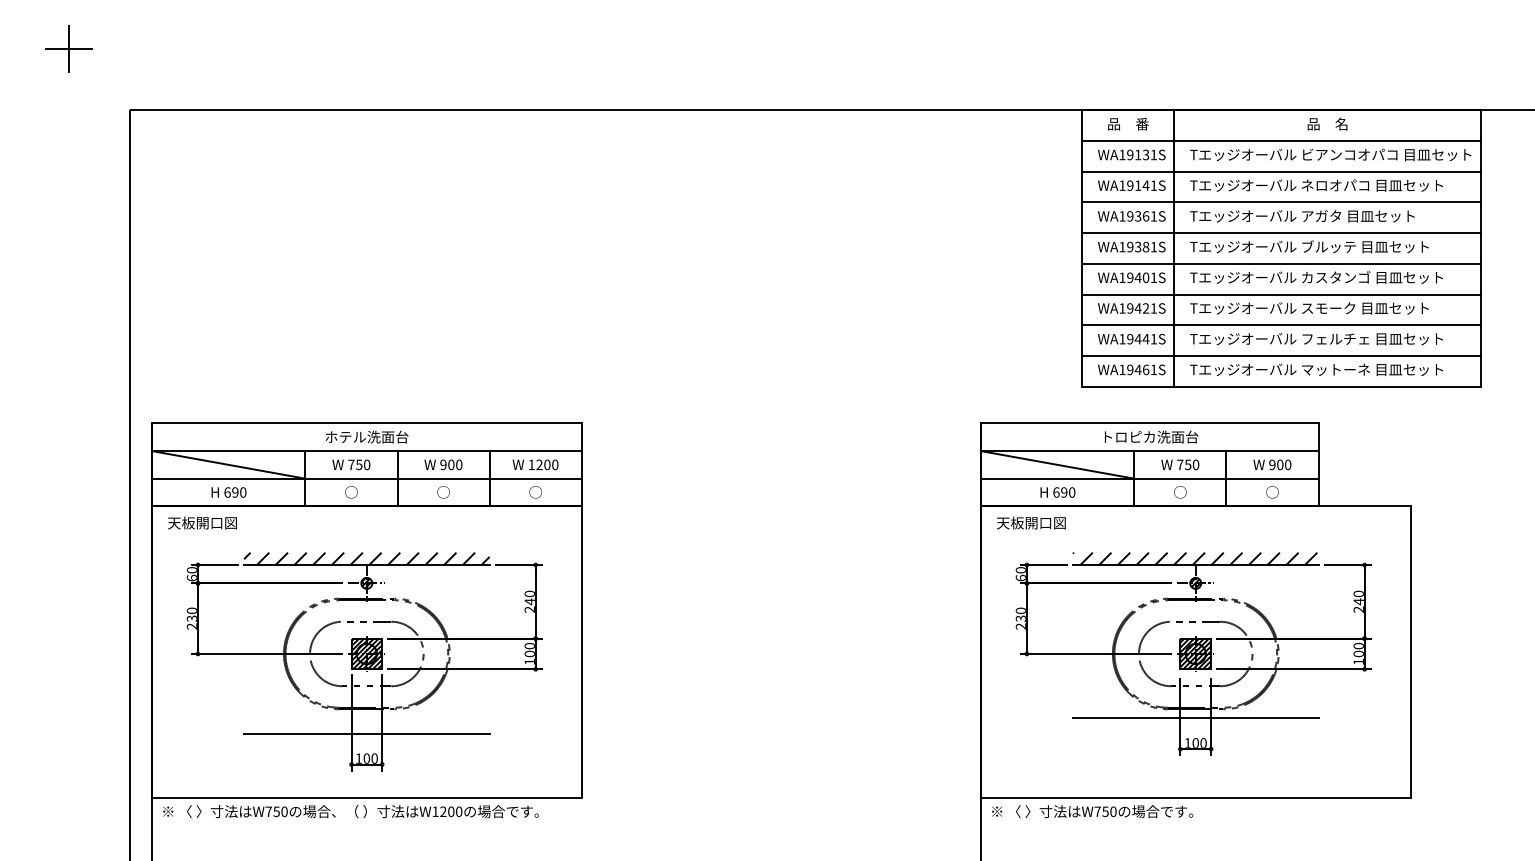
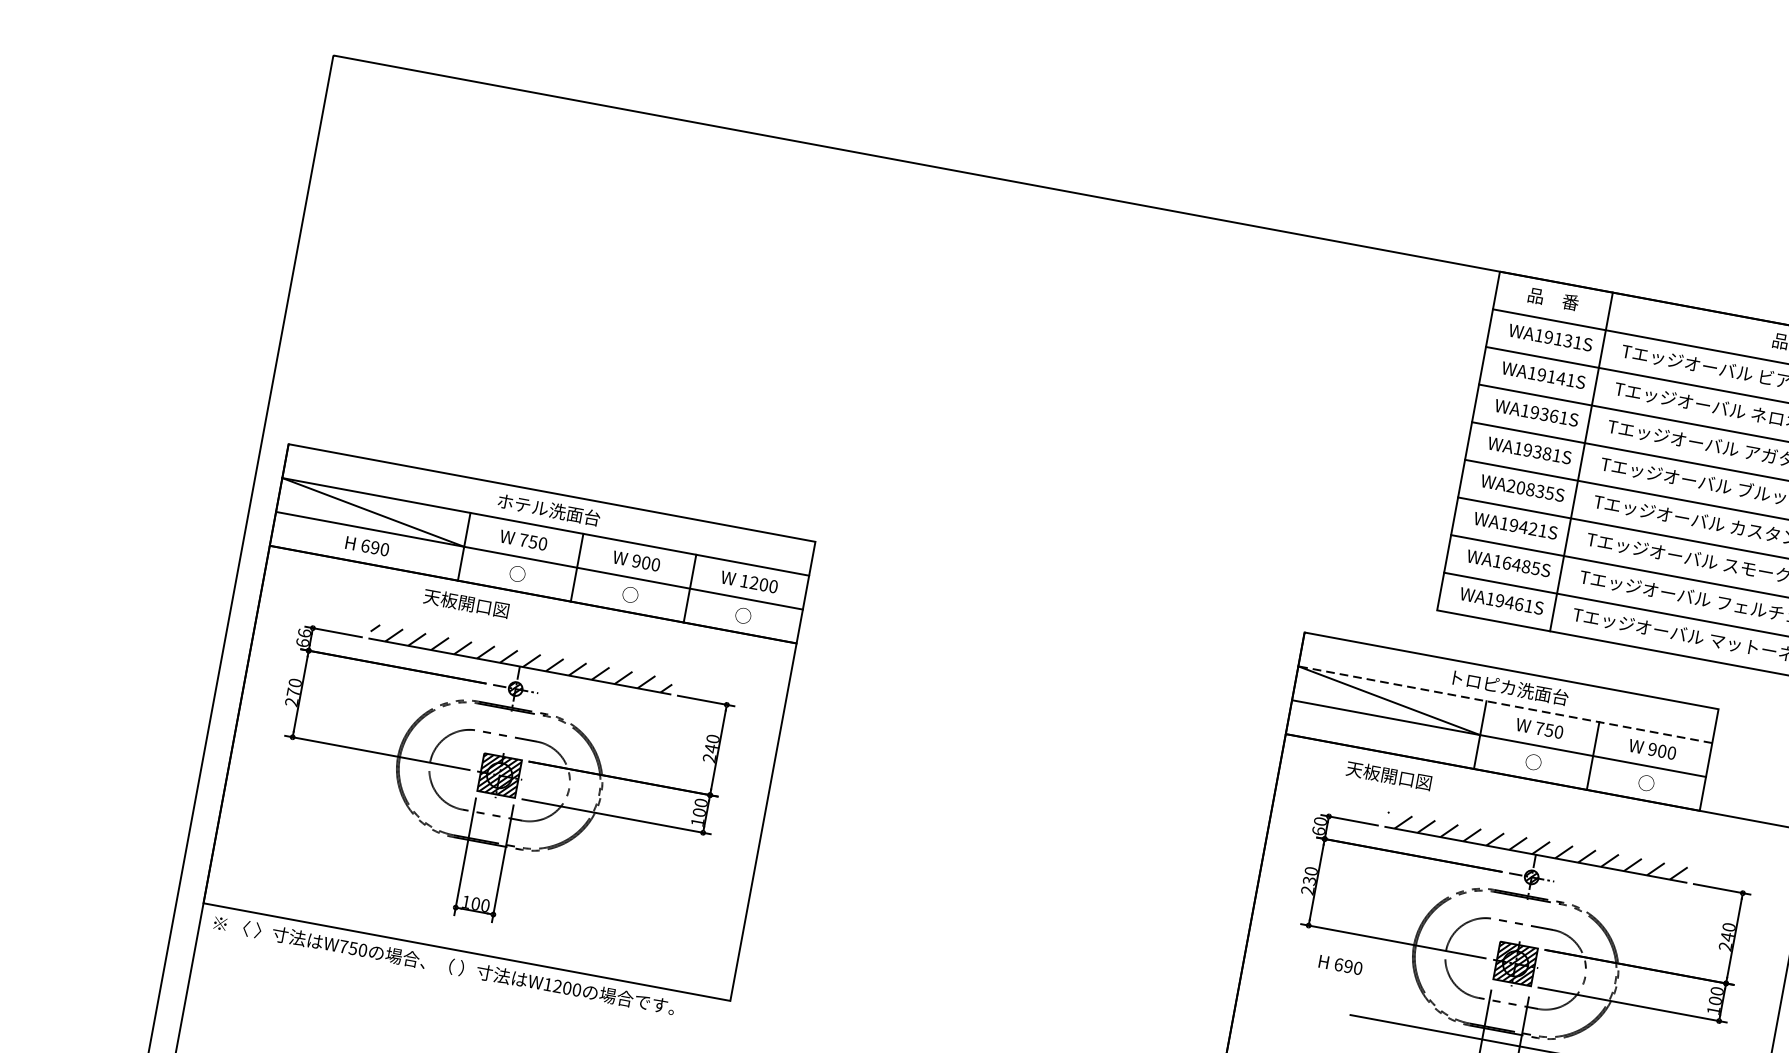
text: (1138, 277) -> (1531, 489), WA19401S -> WA20835S
text: (1142, 338) -> (1522, 565), WA19441S -> WA16485S
line: (1149, 451) -> (1504, 705), solid -> dashed
text: (1057, 492) -> (1340, 964), moved
text: (202, 522) -> (466, 602), moved
text: (1031, 522) -> (1389, 775), moved
text: (191, 570) -> (303, 633), 60 -> 66
text: (191, 618) -> (292, 692), 230 -> 270
line: (366, 733) -> (481, 872), removed

